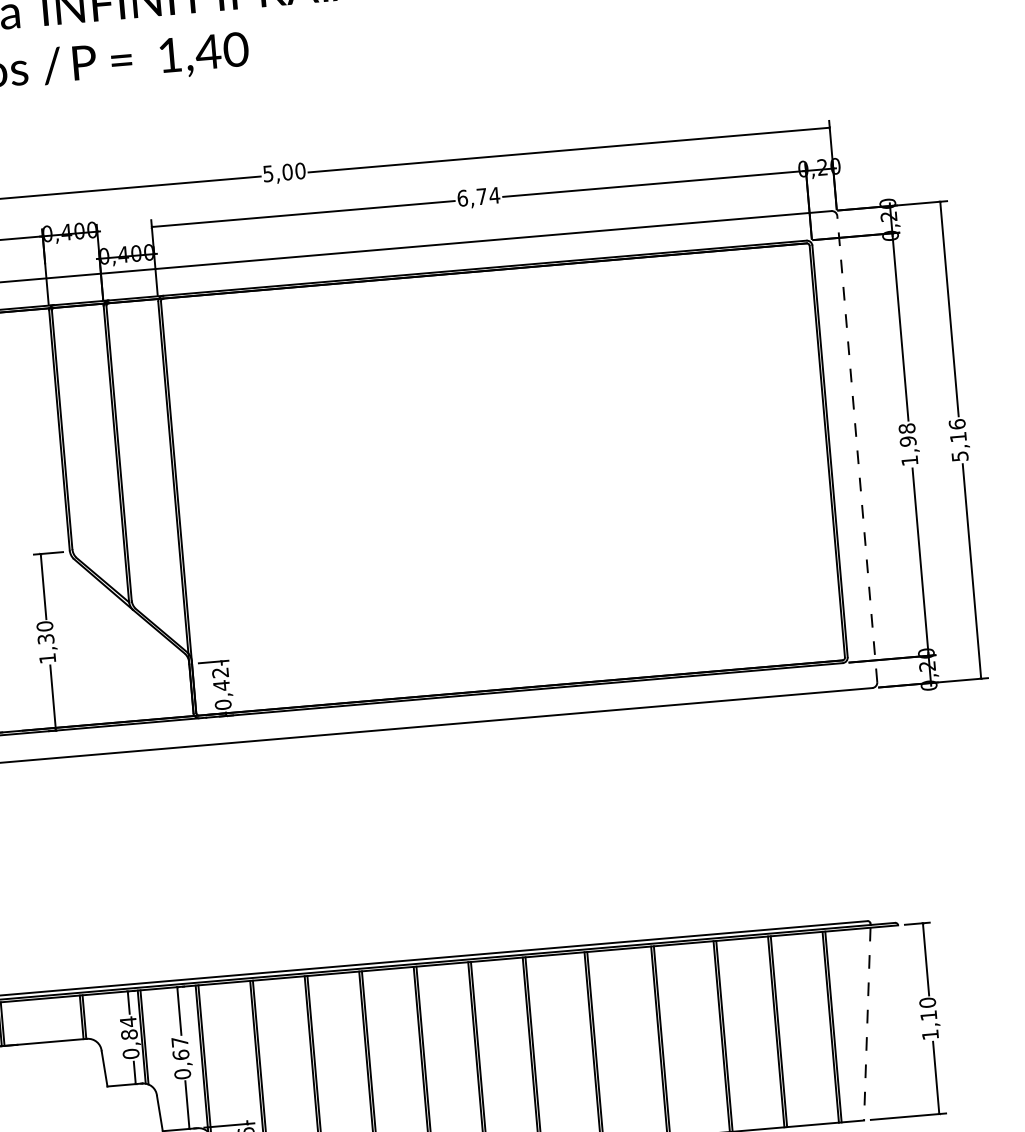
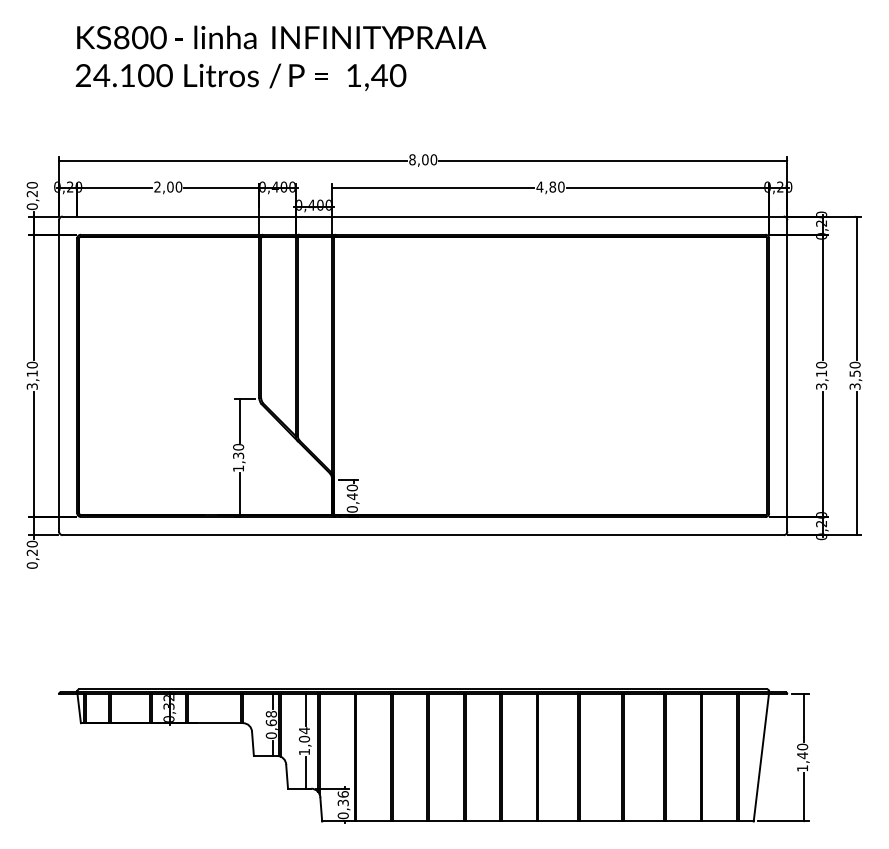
text: (268, 173) -> (412, 159), 5,00 -> 8,00
text: (478, 196) -> (550, 186), 6,74 -> 4,80
text: (957, 439) -> (854, 375), 5,16 -> 3,50
text: (908, 444) -> (821, 375), 1,98 -> 3,10
line: (857, 448) -> (787, 375), dashed -> solid
text: (219, 672) -> (351, 487), 0,42 -> 0,40
text: (928, 1015) -> (802, 755), 1,10 -> 1,40
line: (867, 1025) -> (761, 758), dashed -> solid
text: (127, 1028) -> (270, 718), 0,84 -> 0,68
text: (181, 1058) -> (304, 741), 0,67 -> 1,04

